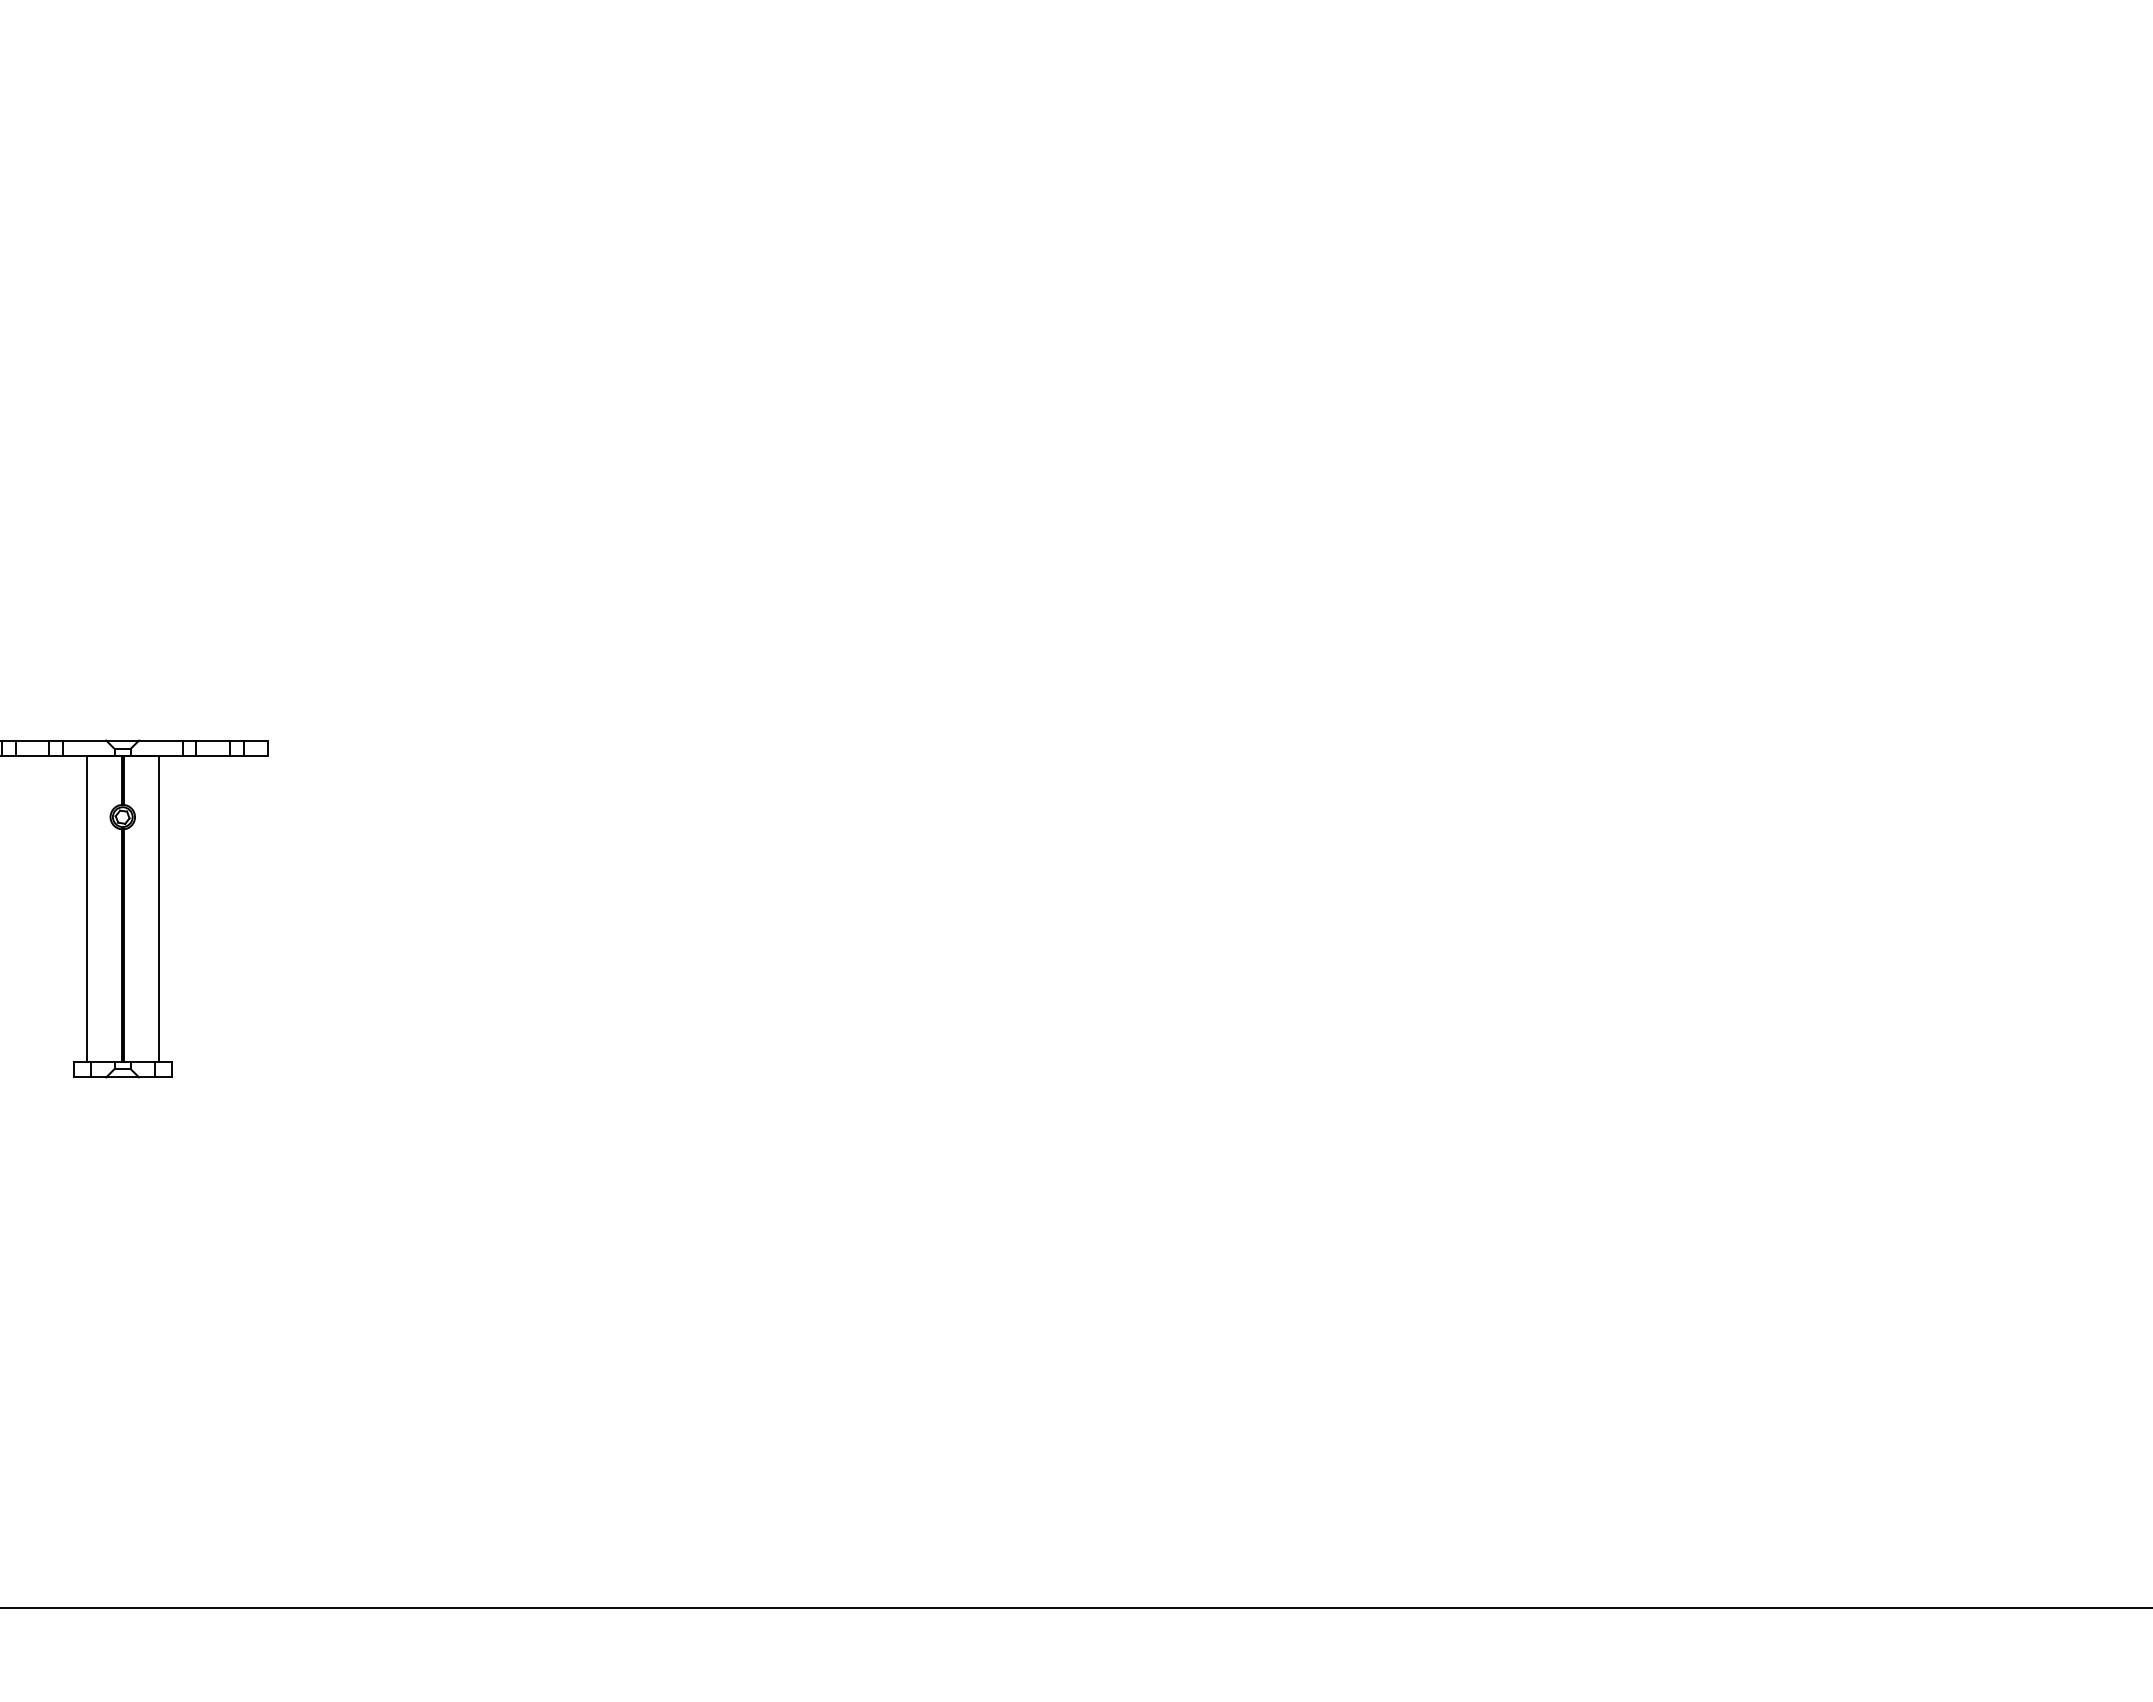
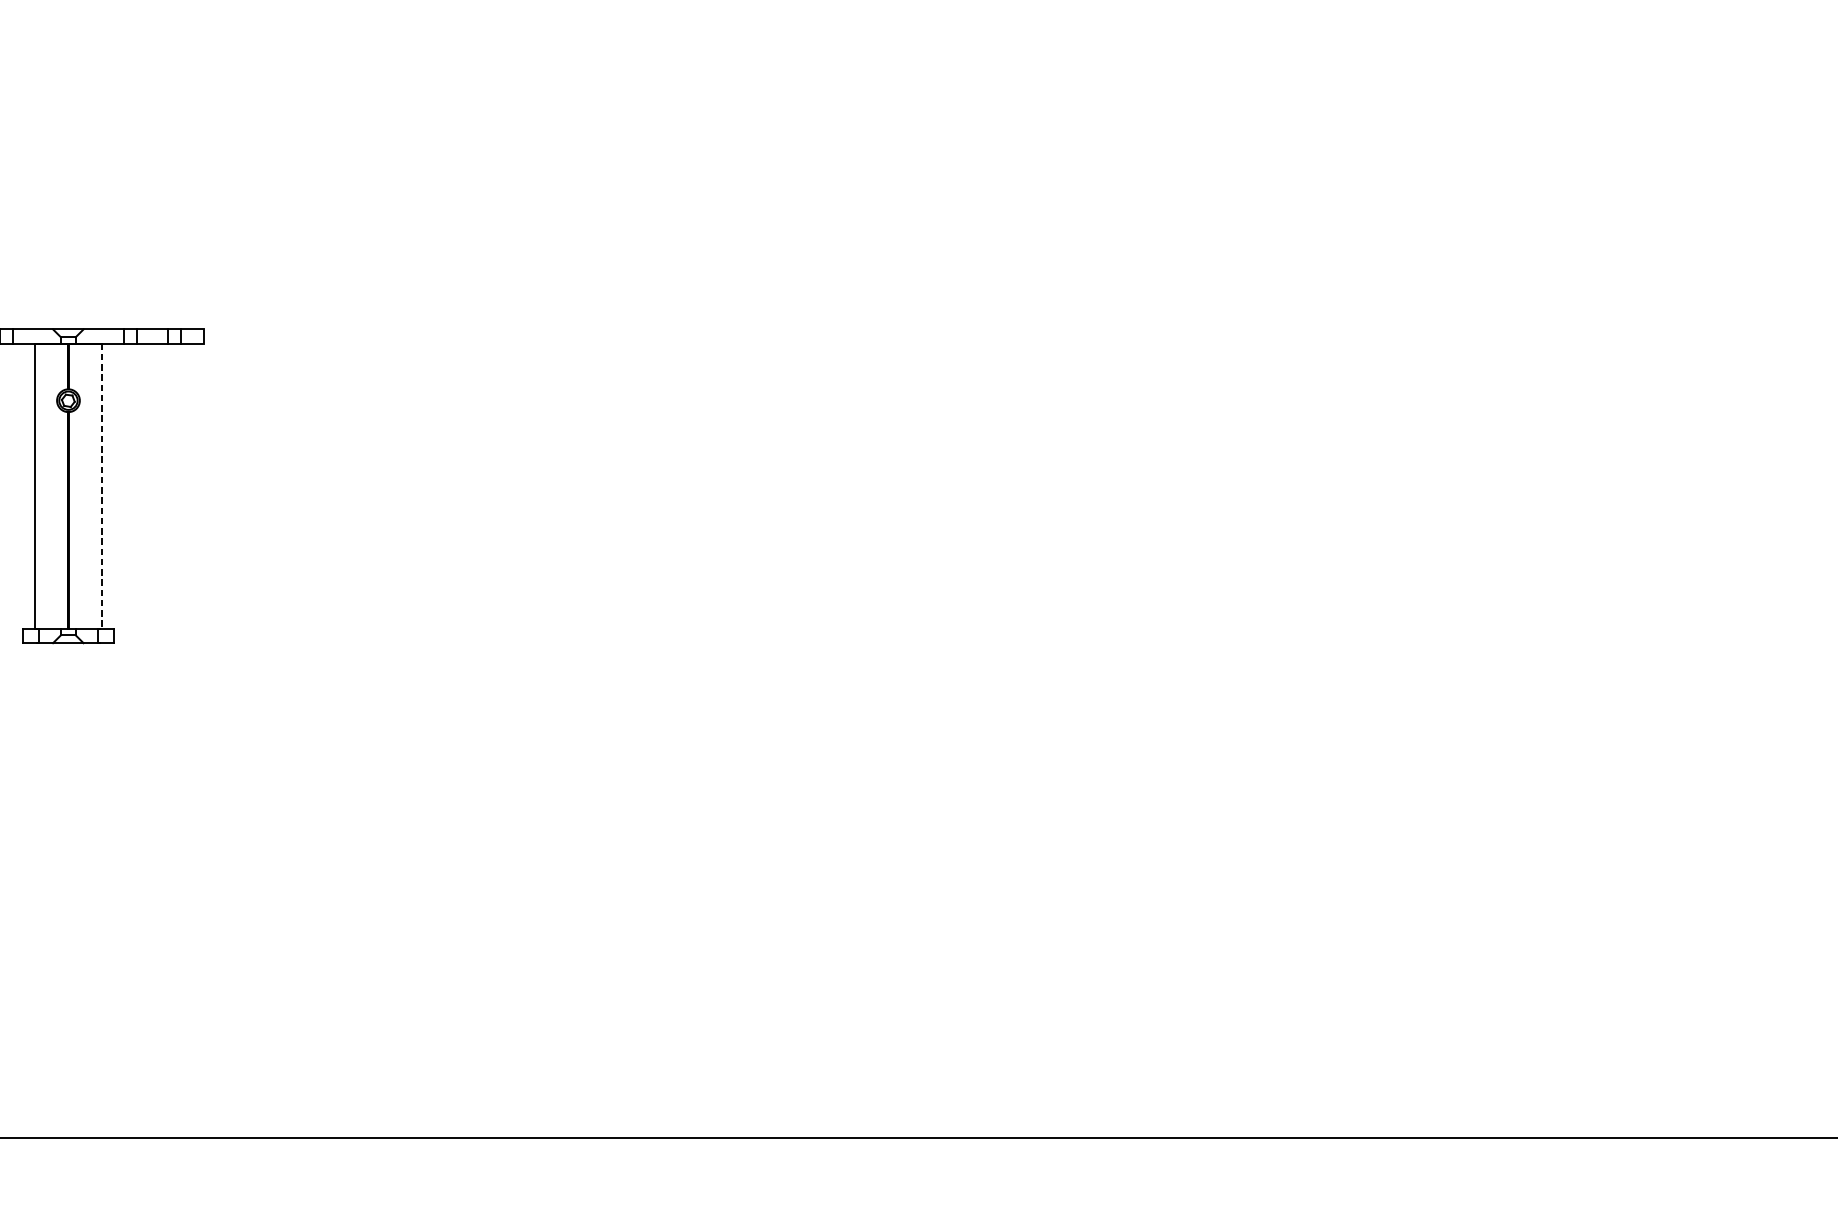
line: (158, 909) -> (101, 486), solid -> dashed

